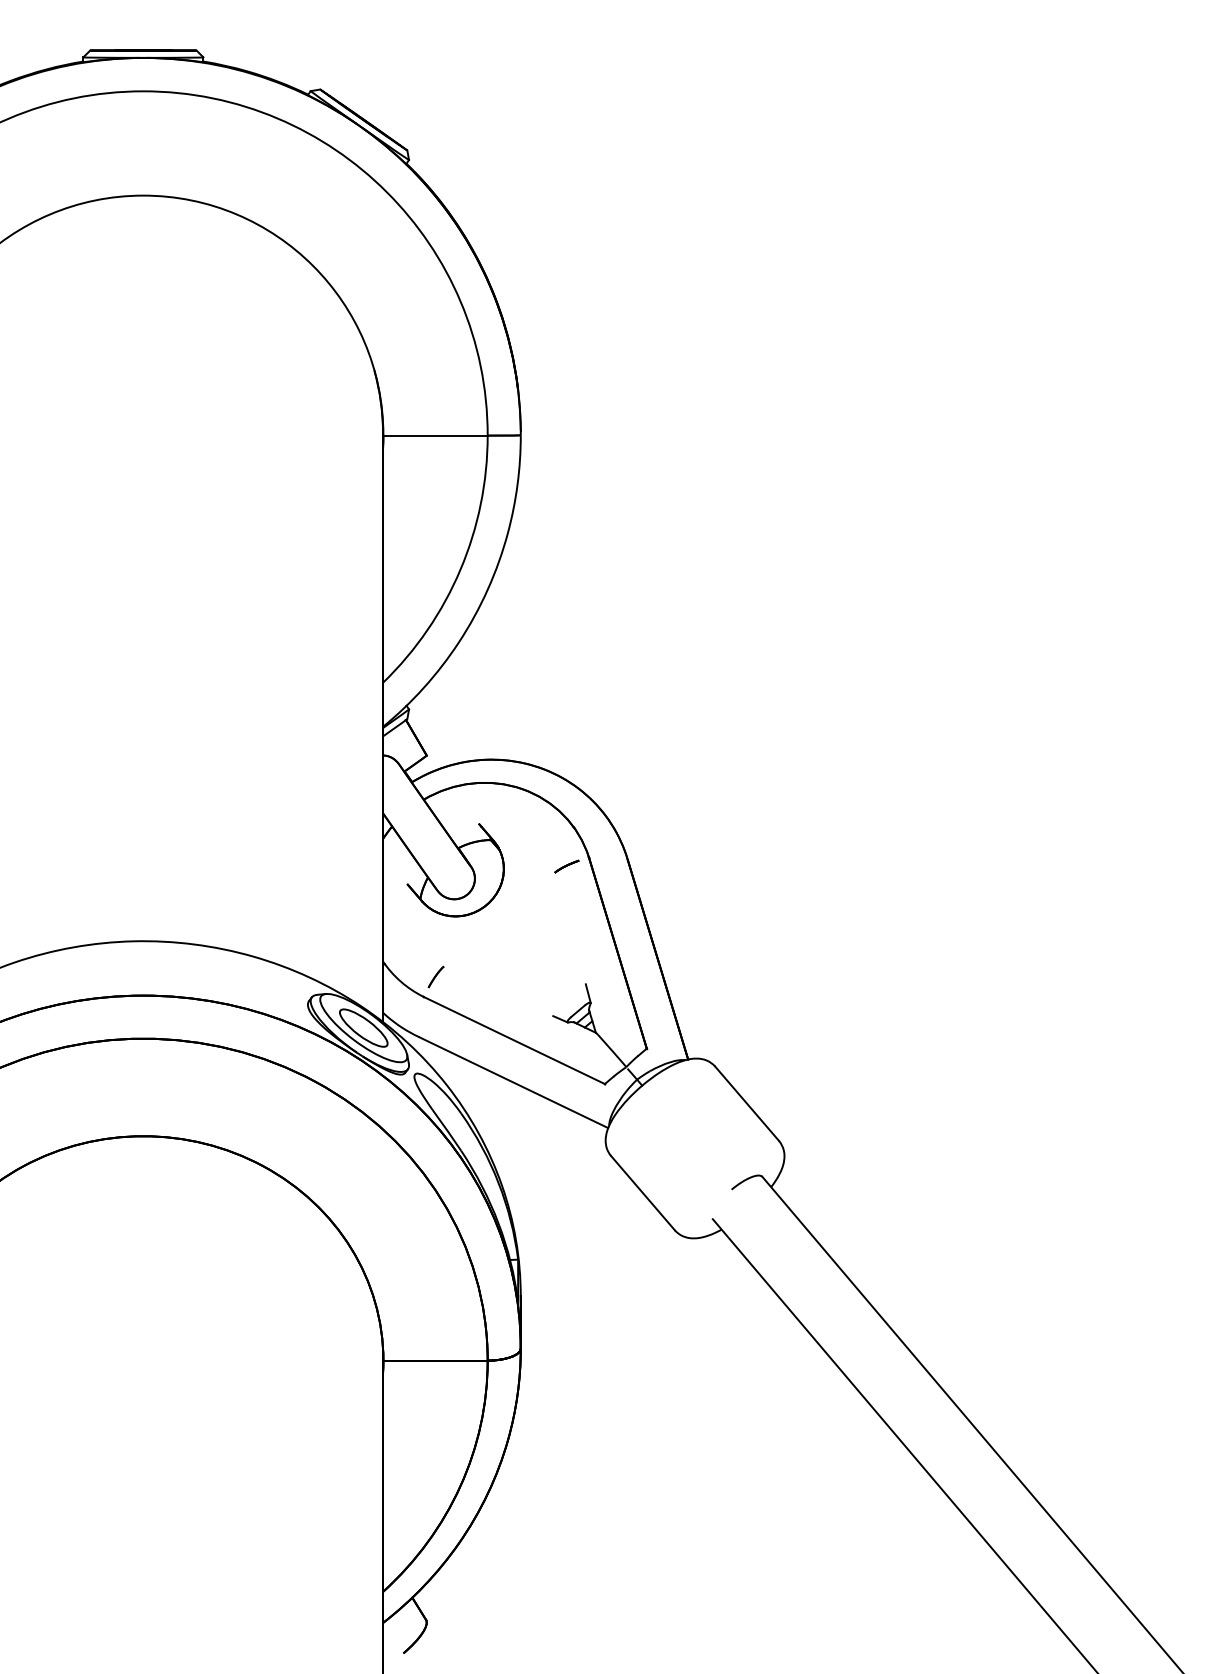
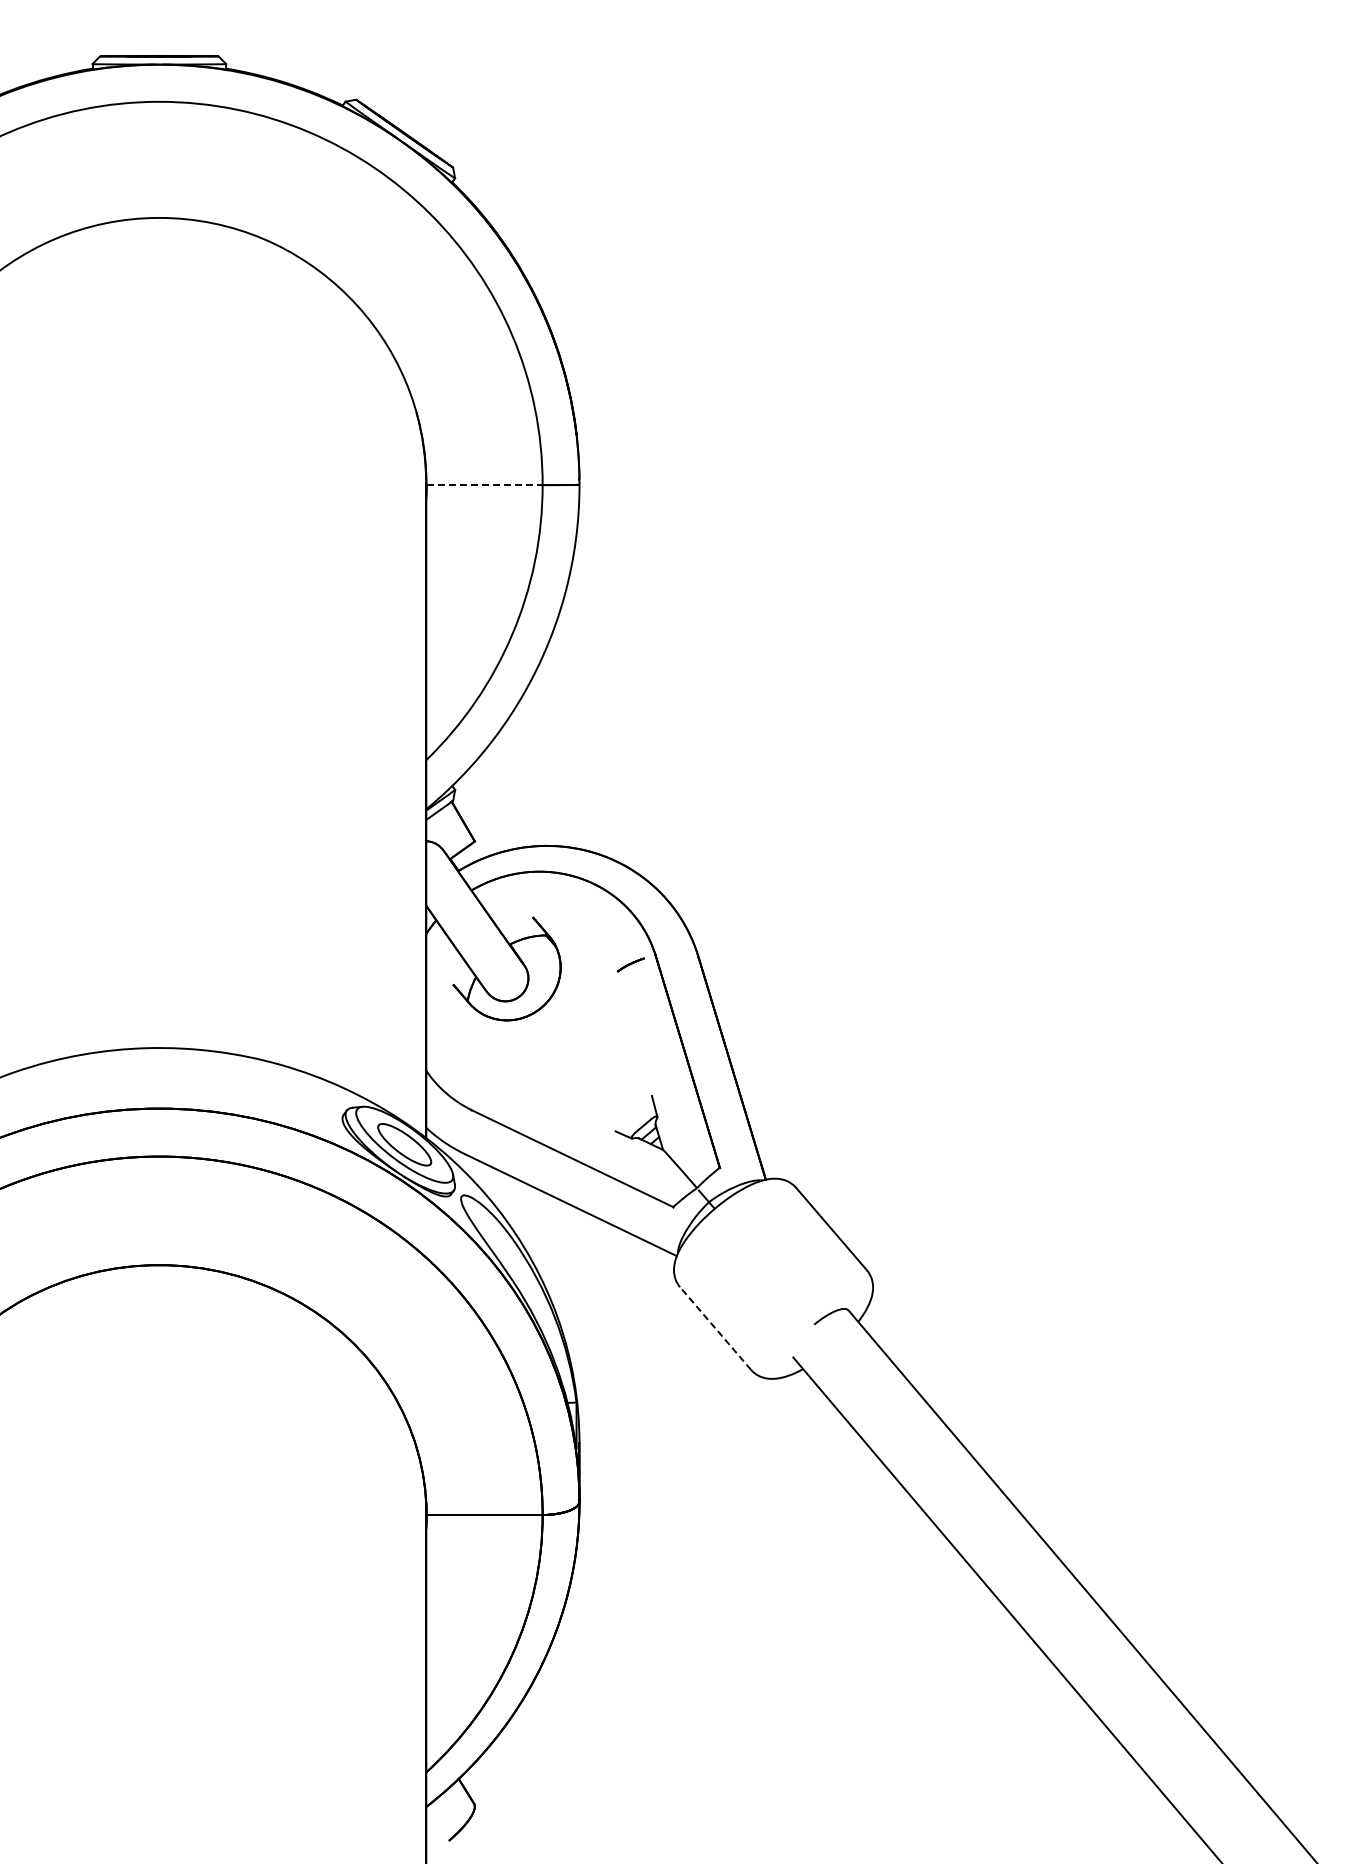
line: (436, 435) -> (485, 485), solid -> dashed
part: (436, 976) -> (485, 1087), removed
line: (642, 1193) -> (715, 1328), solid -> dashed

